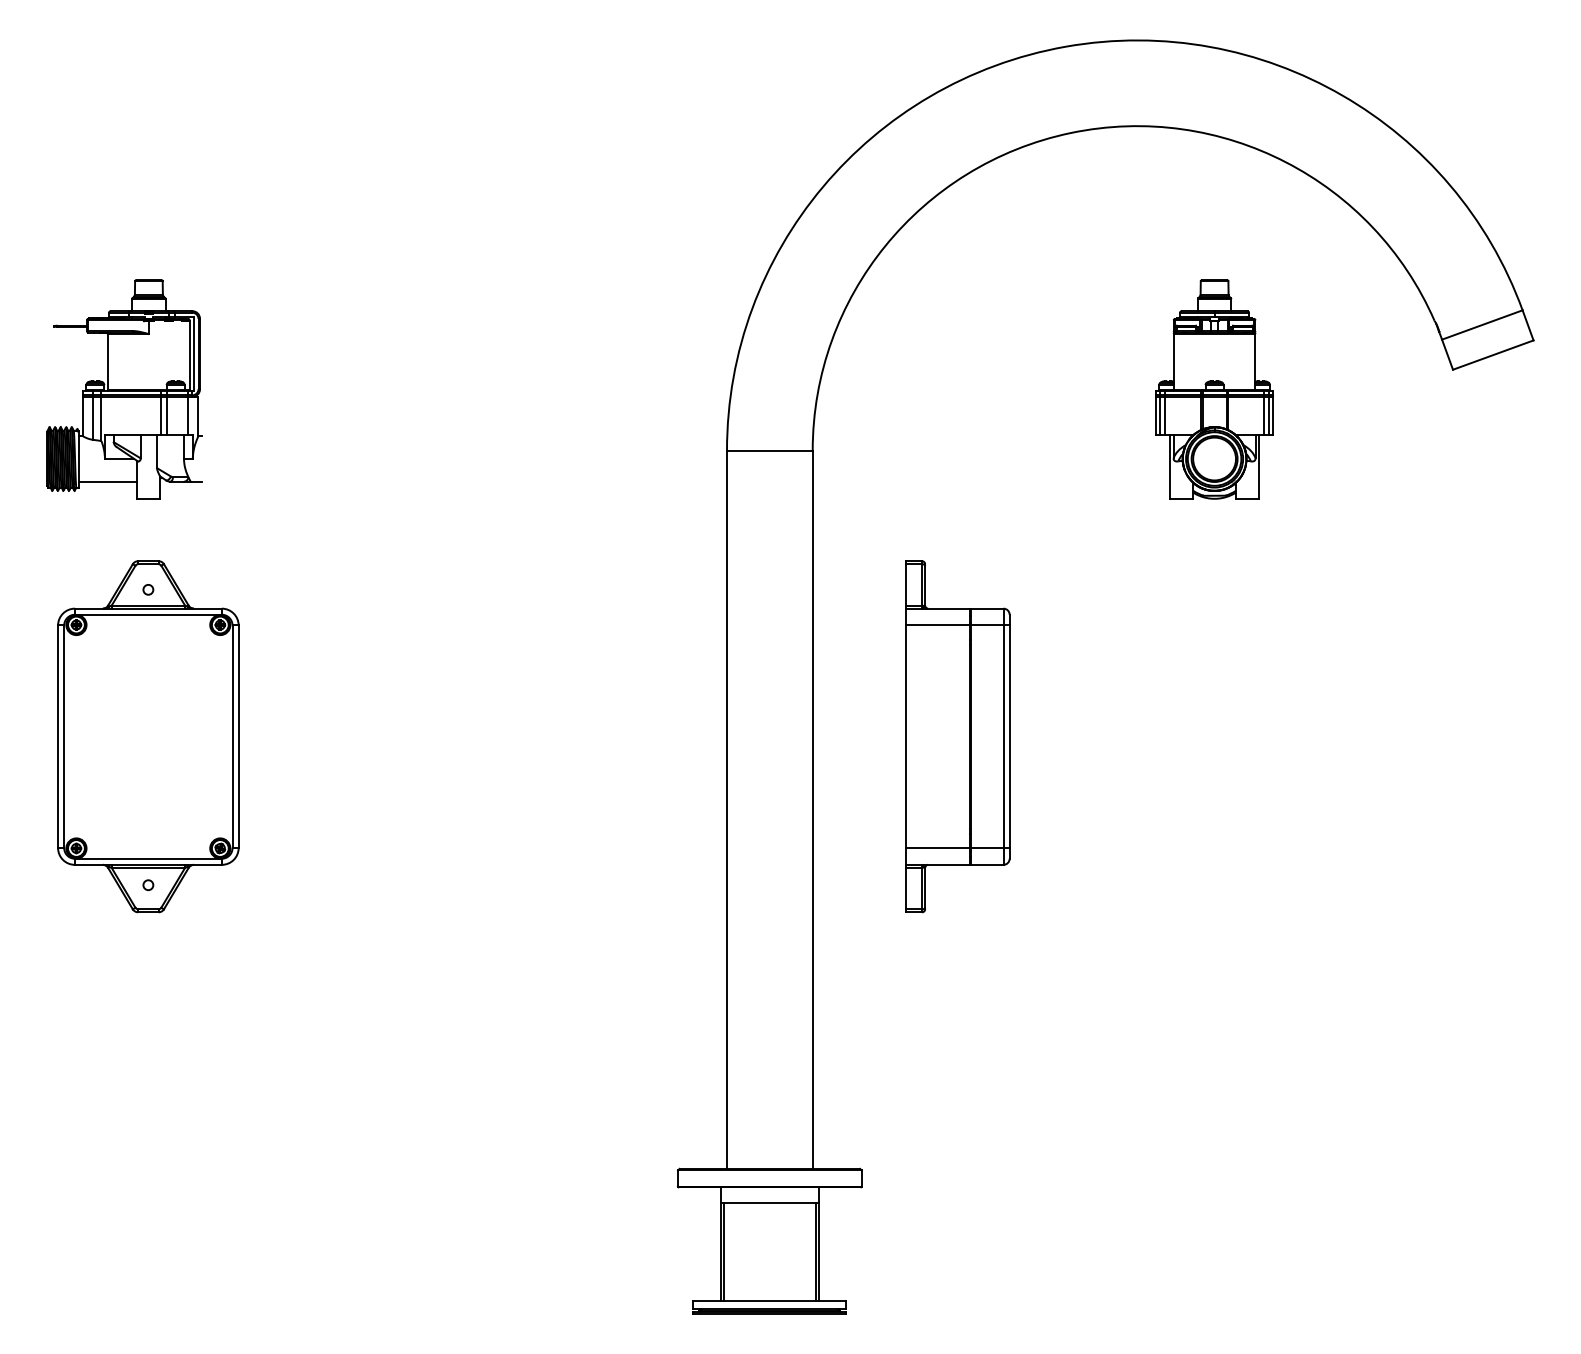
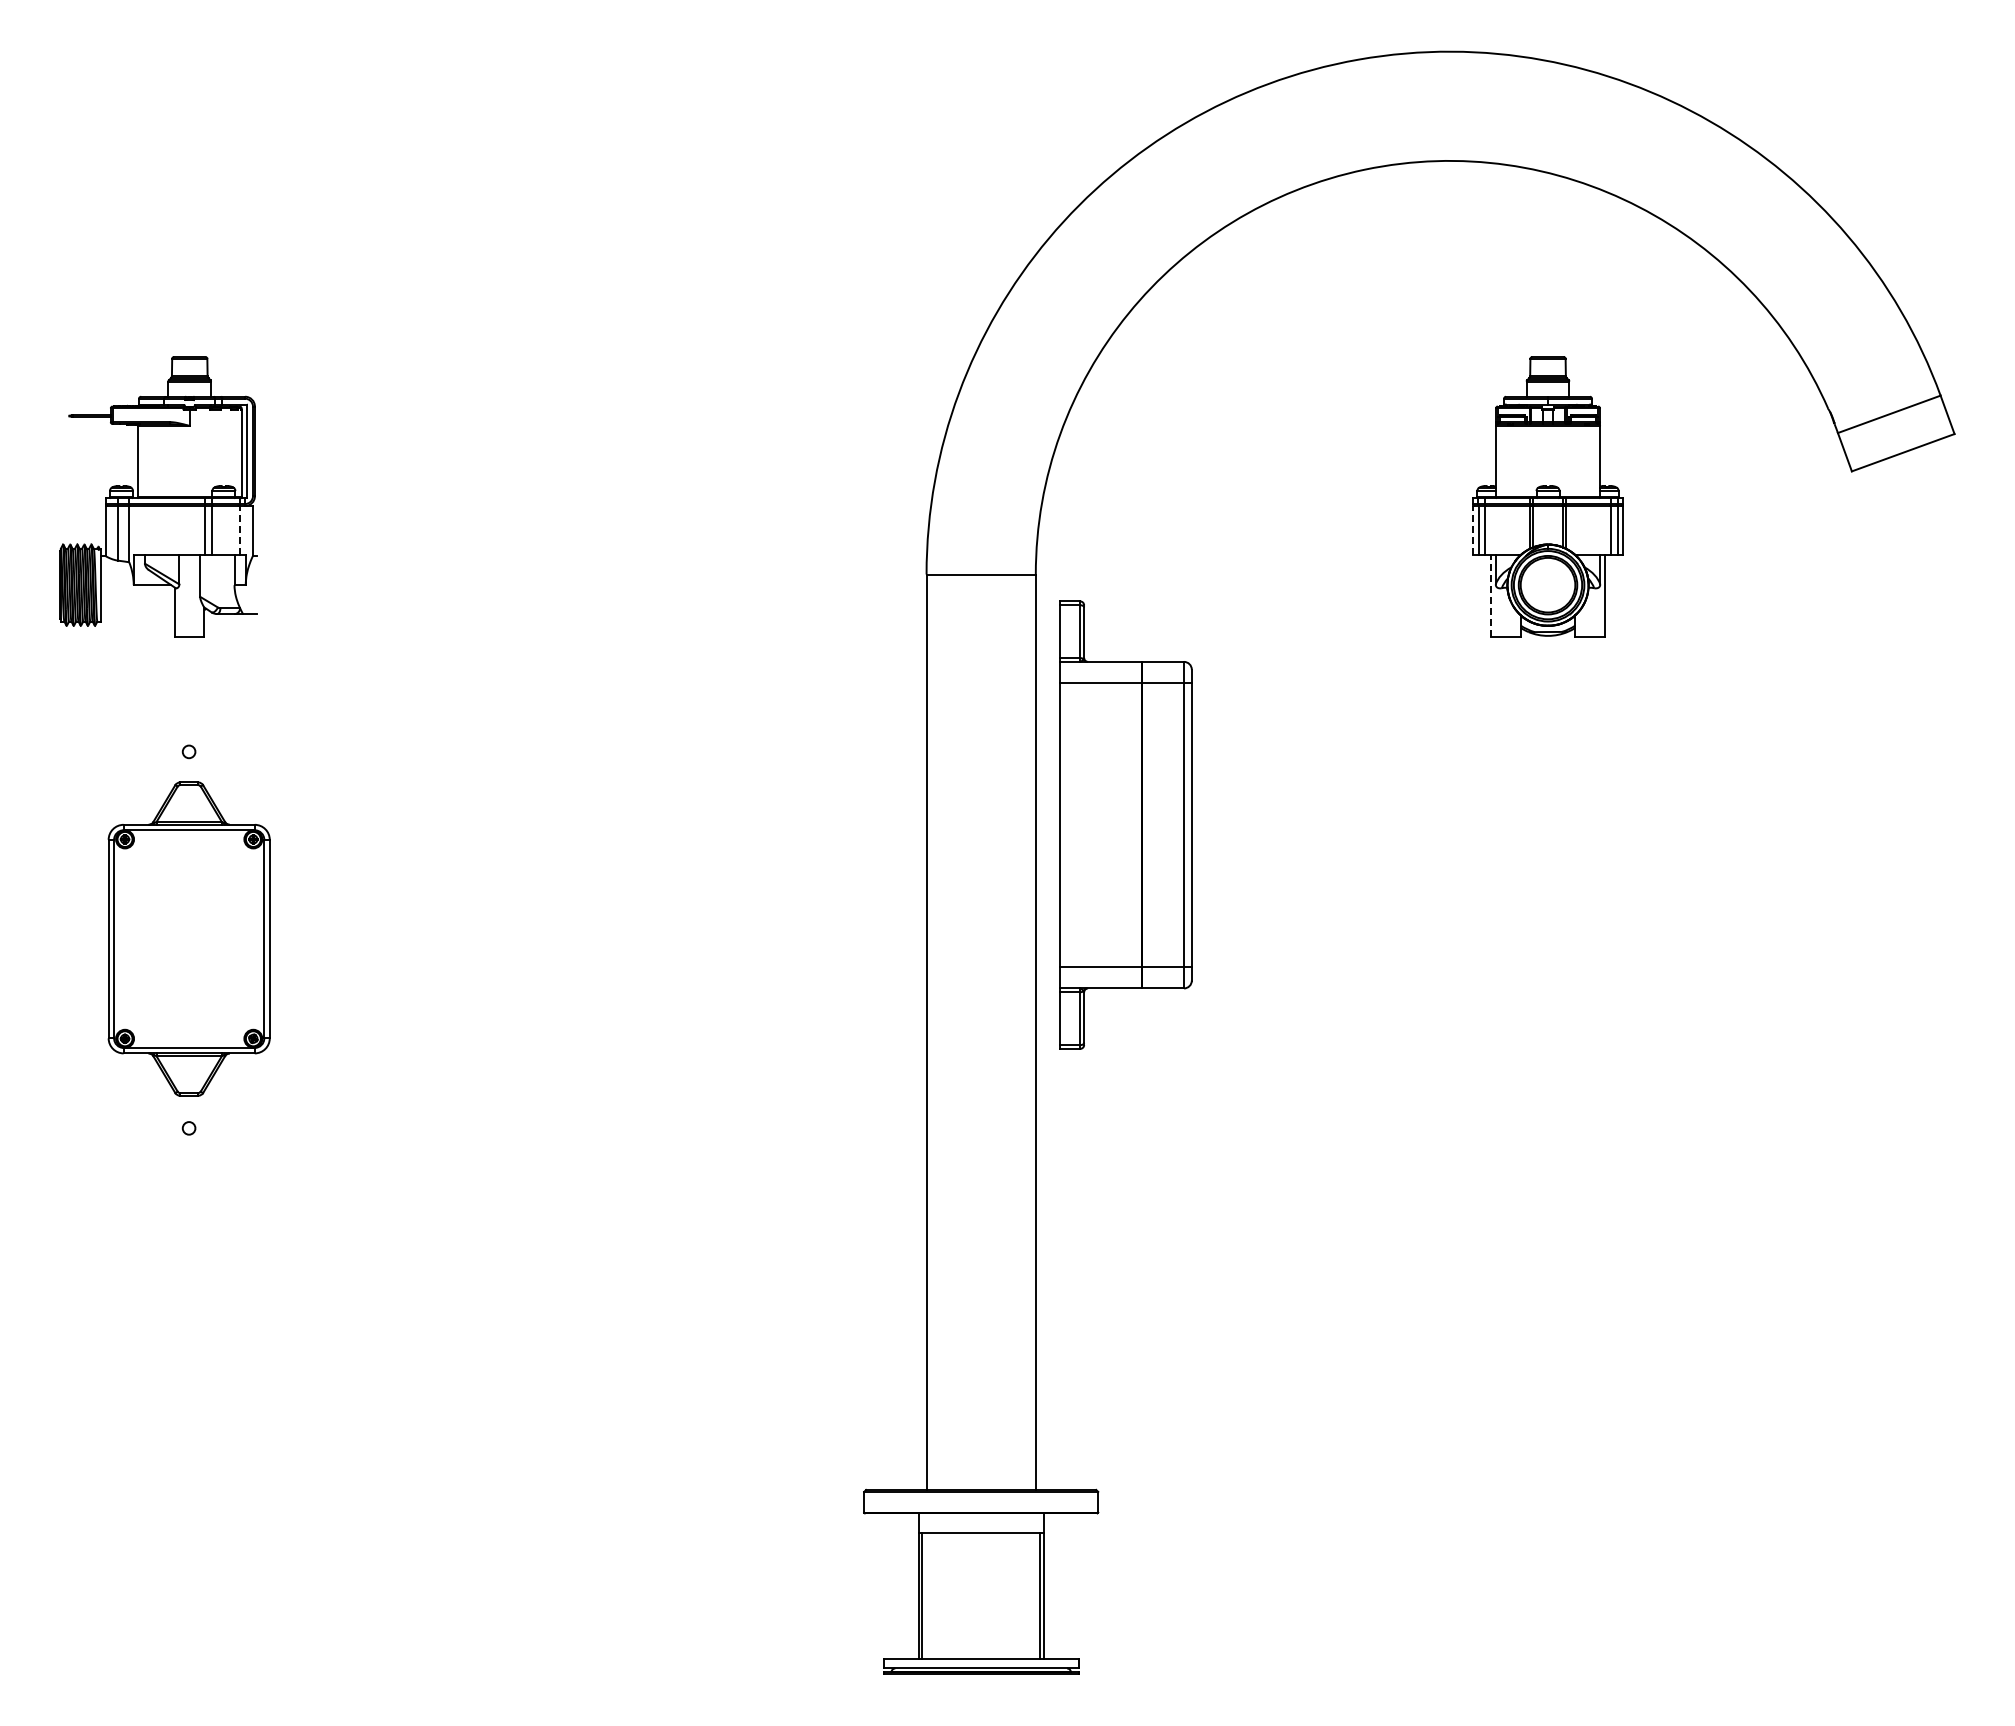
line: (187, 415) -> (239, 529), solid -> dashed
line: (1156, 415) -> (1473, 529), solid -> dashed
line: (1170, 467) -> (1491, 595), solid -> dashed
line: (107, 482) -> (137, 614), removed
part: (148, 736) -> (189, 938), size x0.7
part: (957, 736) -> (1125, 824), moved

